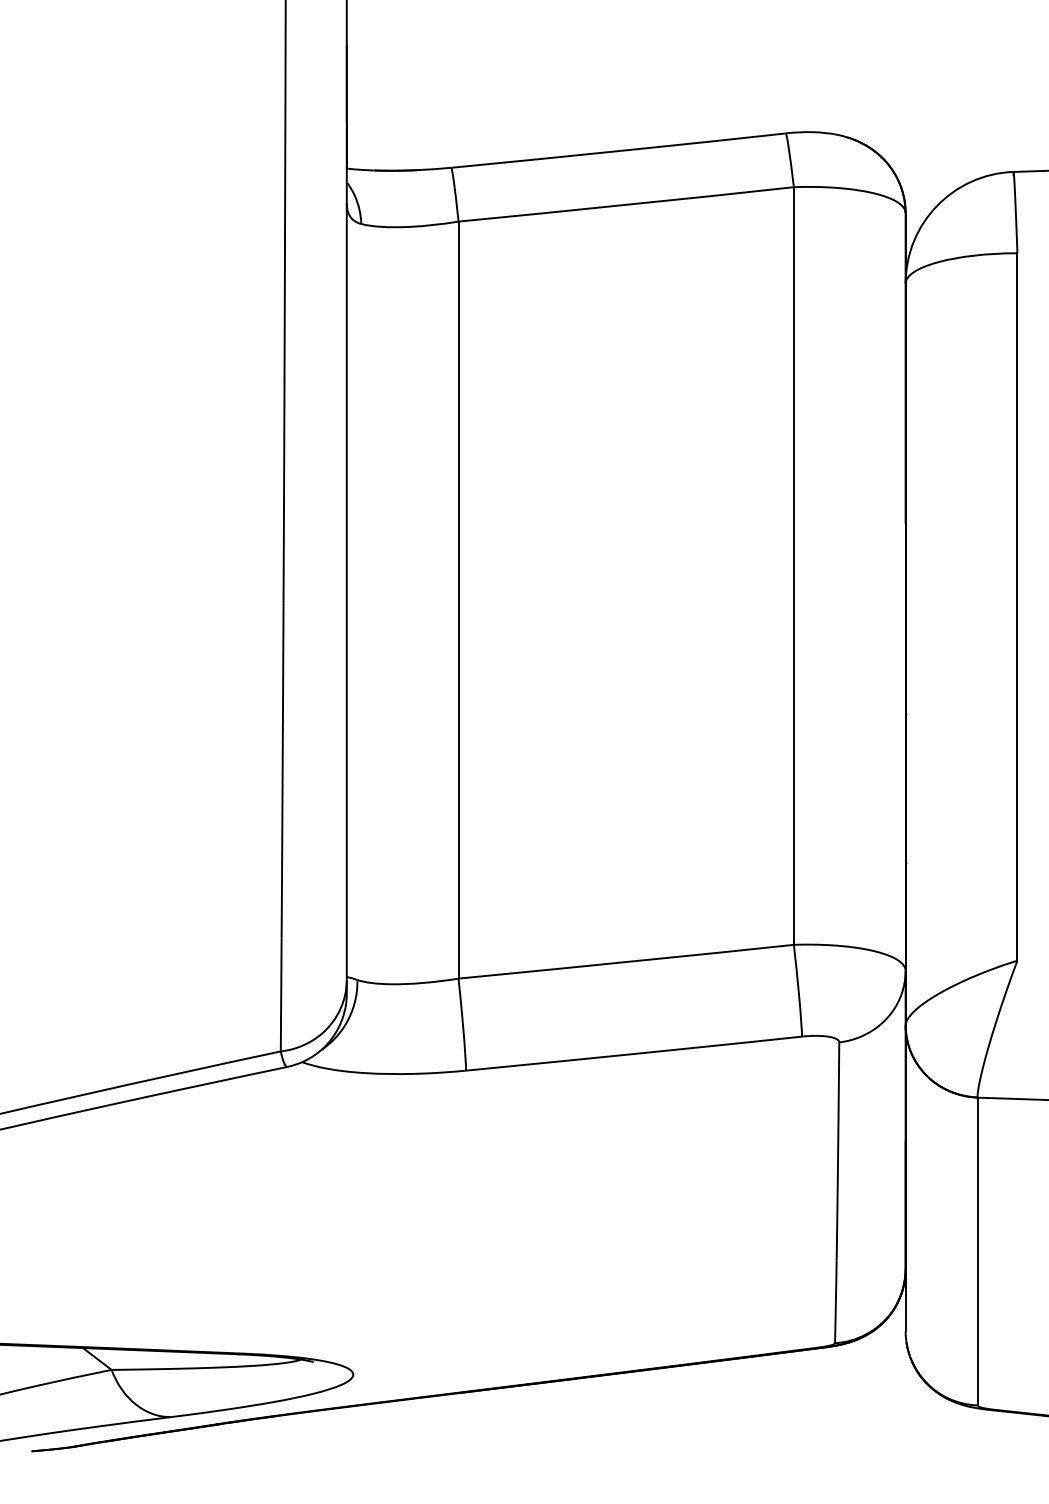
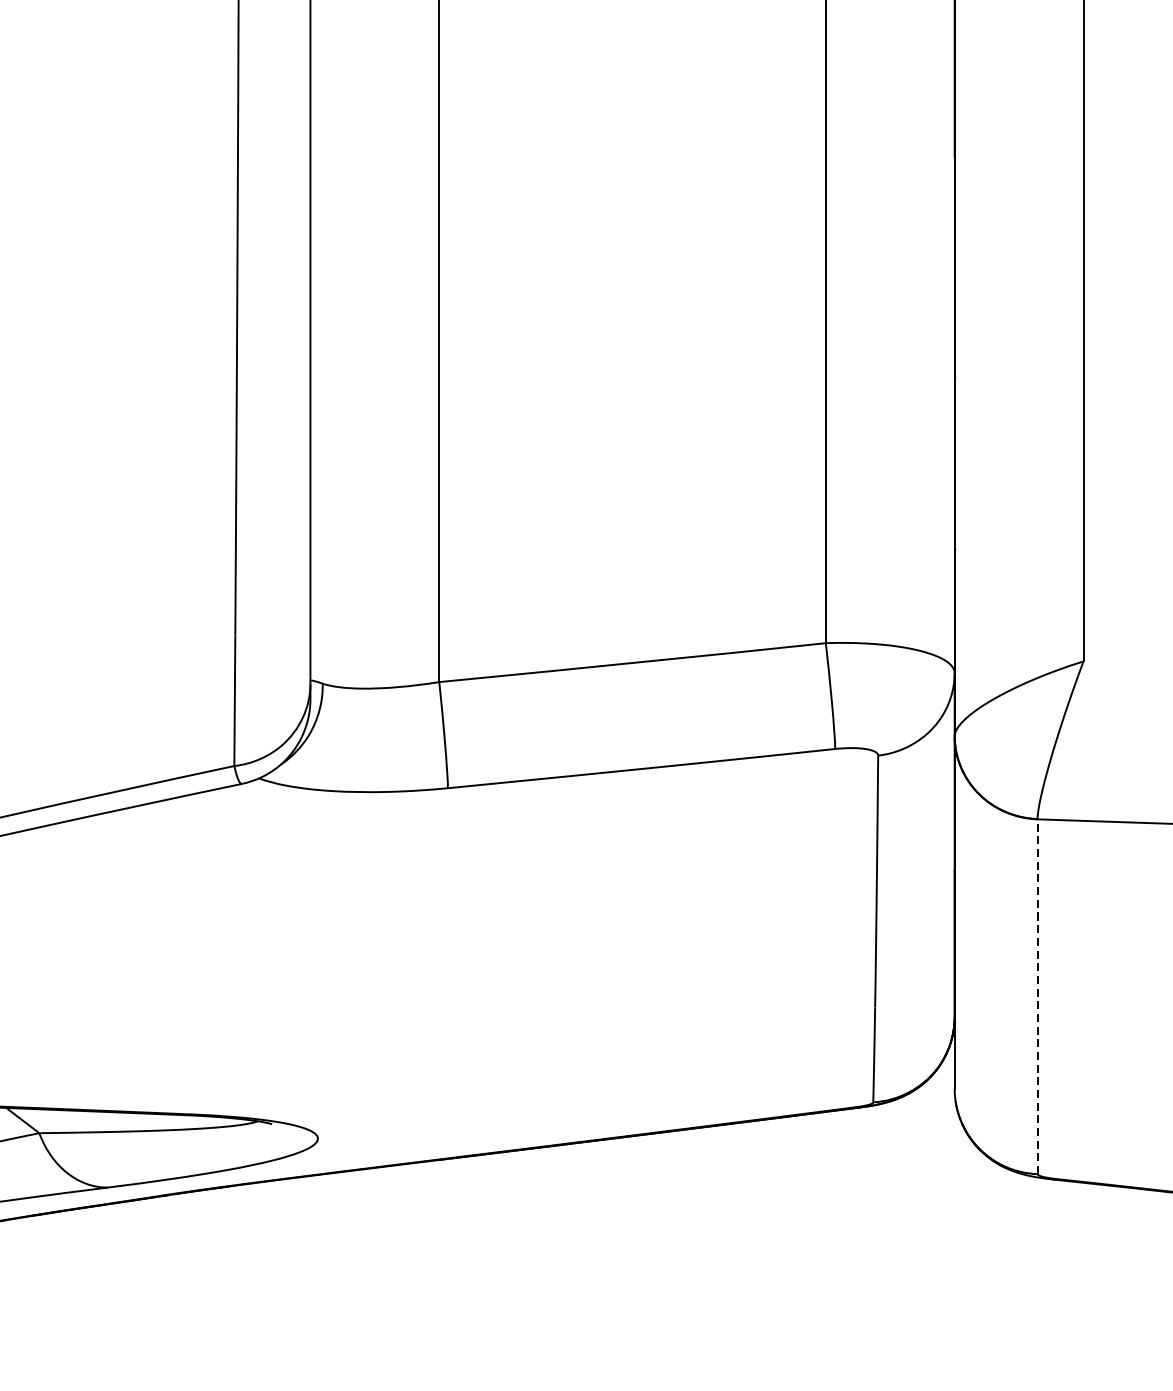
line: (977, 1251) -> (1037, 996), solid -> dashed

